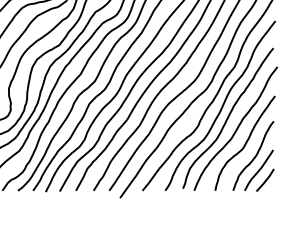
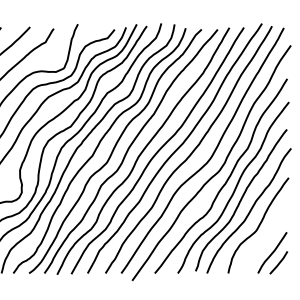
curve: (254, 157) -> (267, 239), removed

